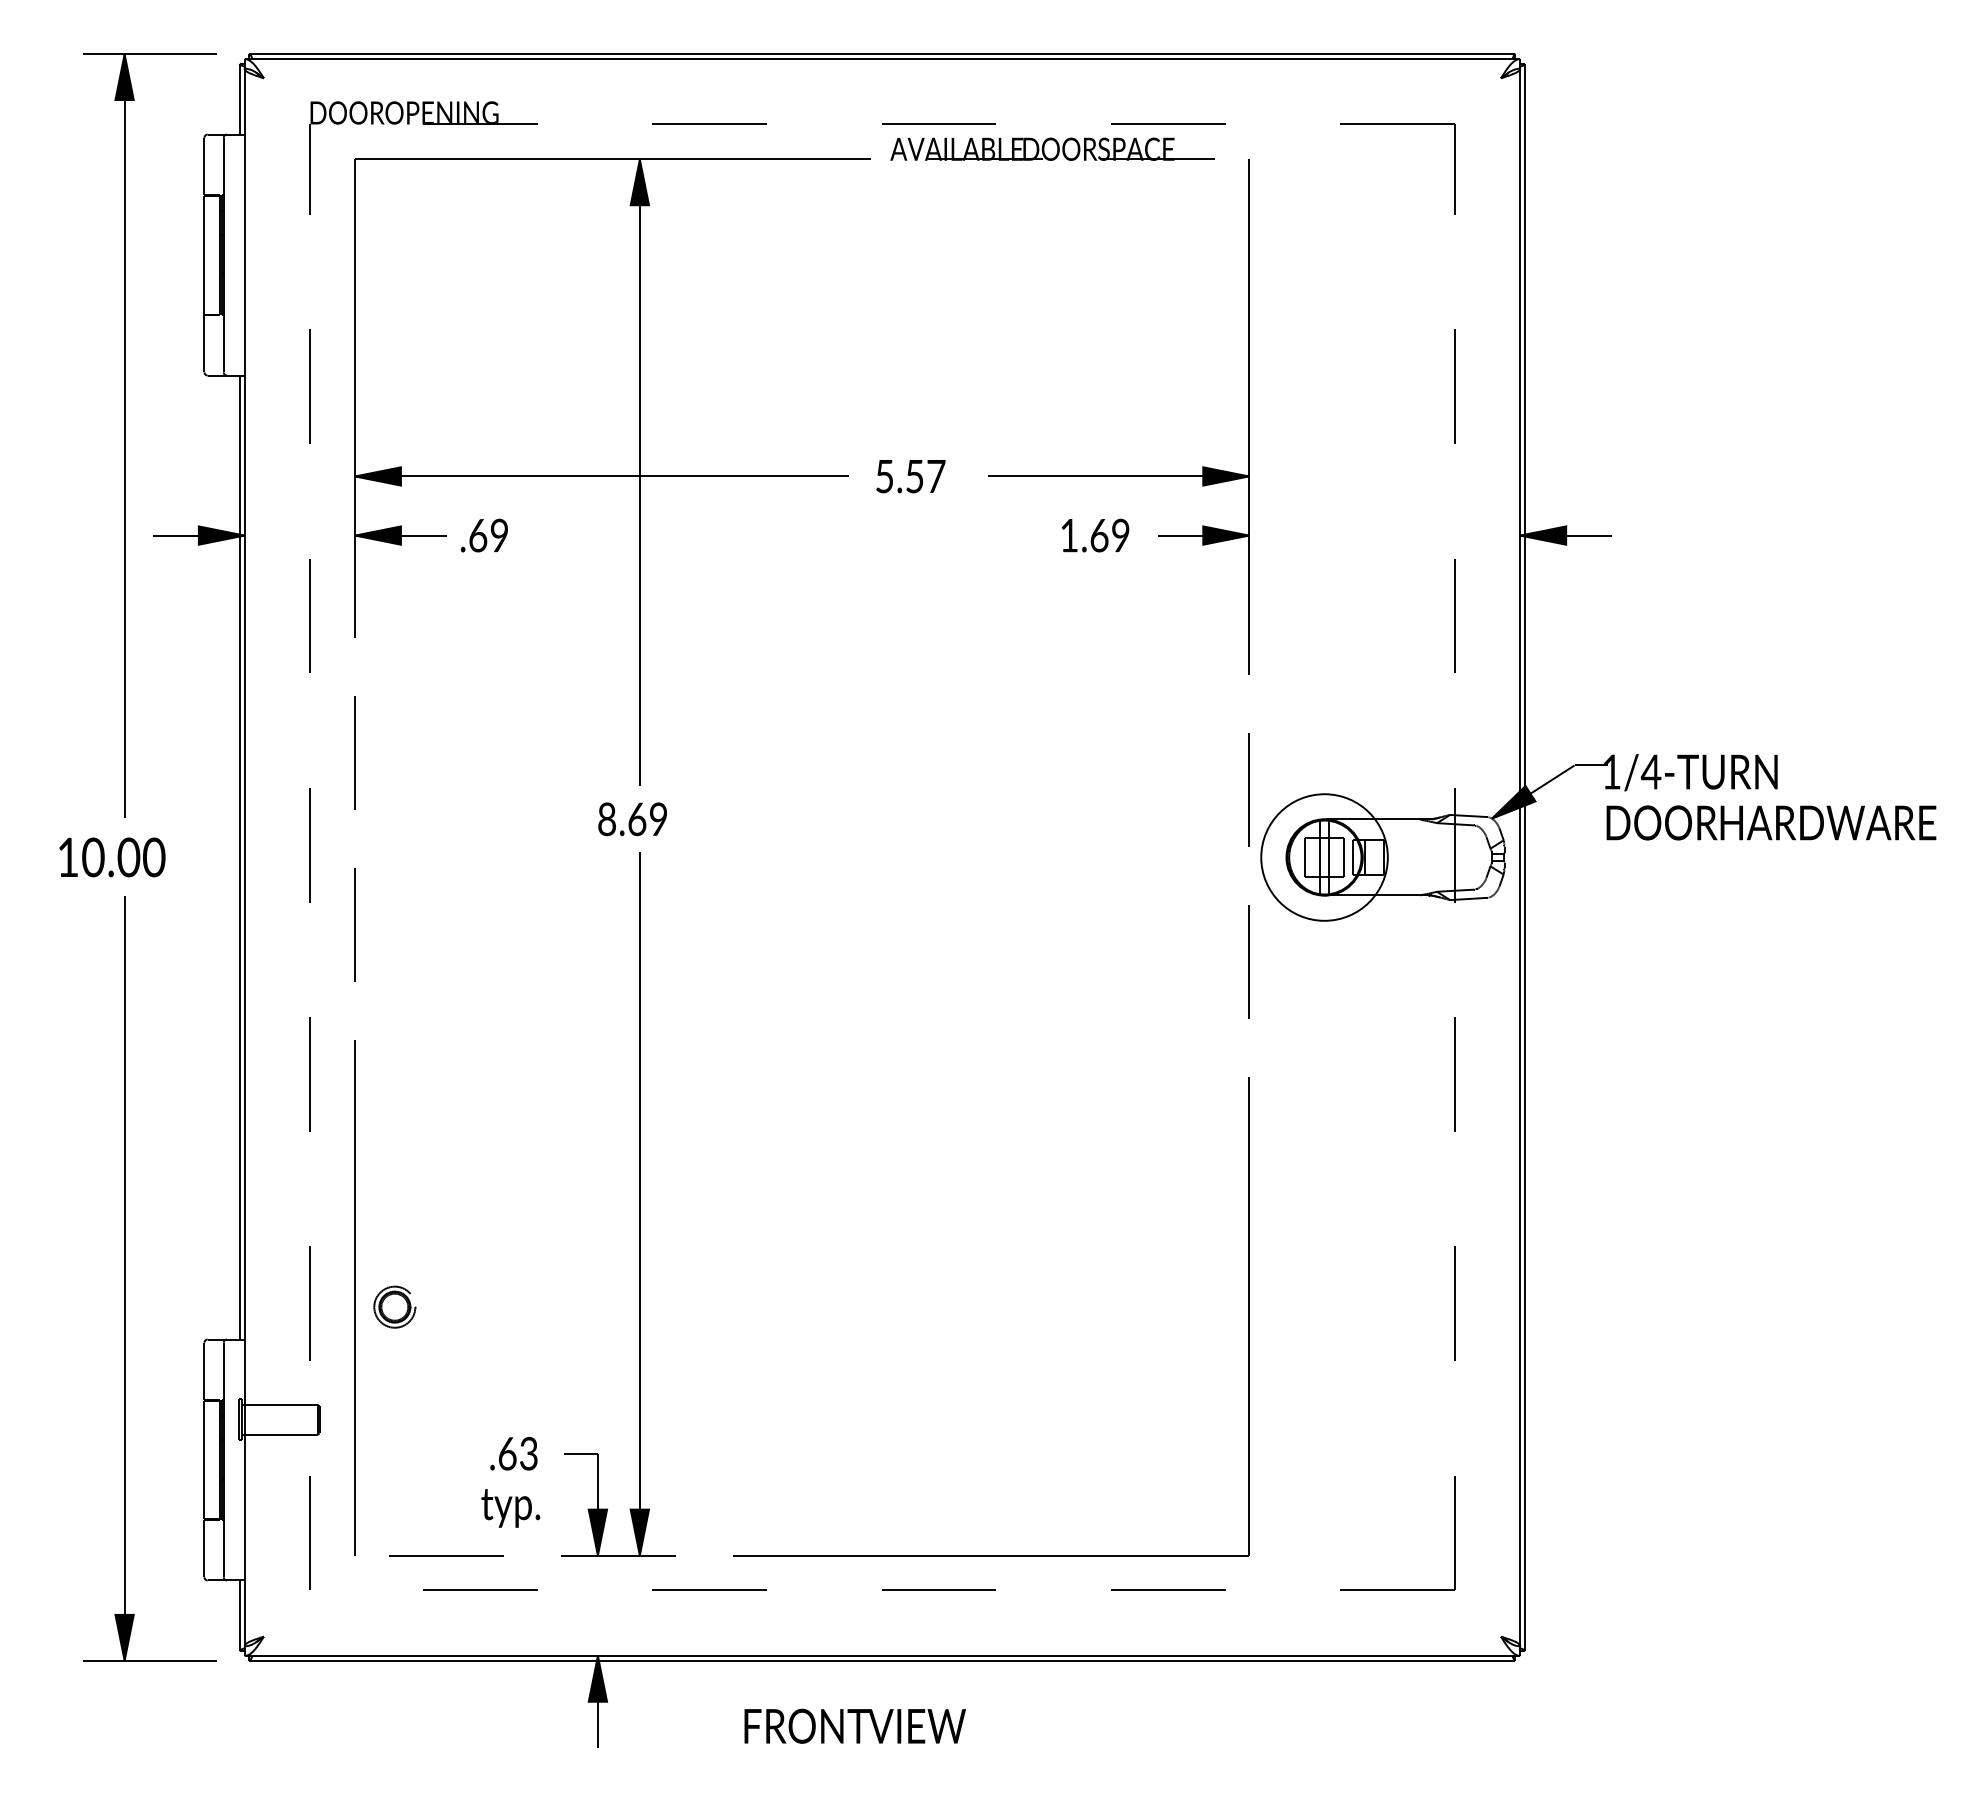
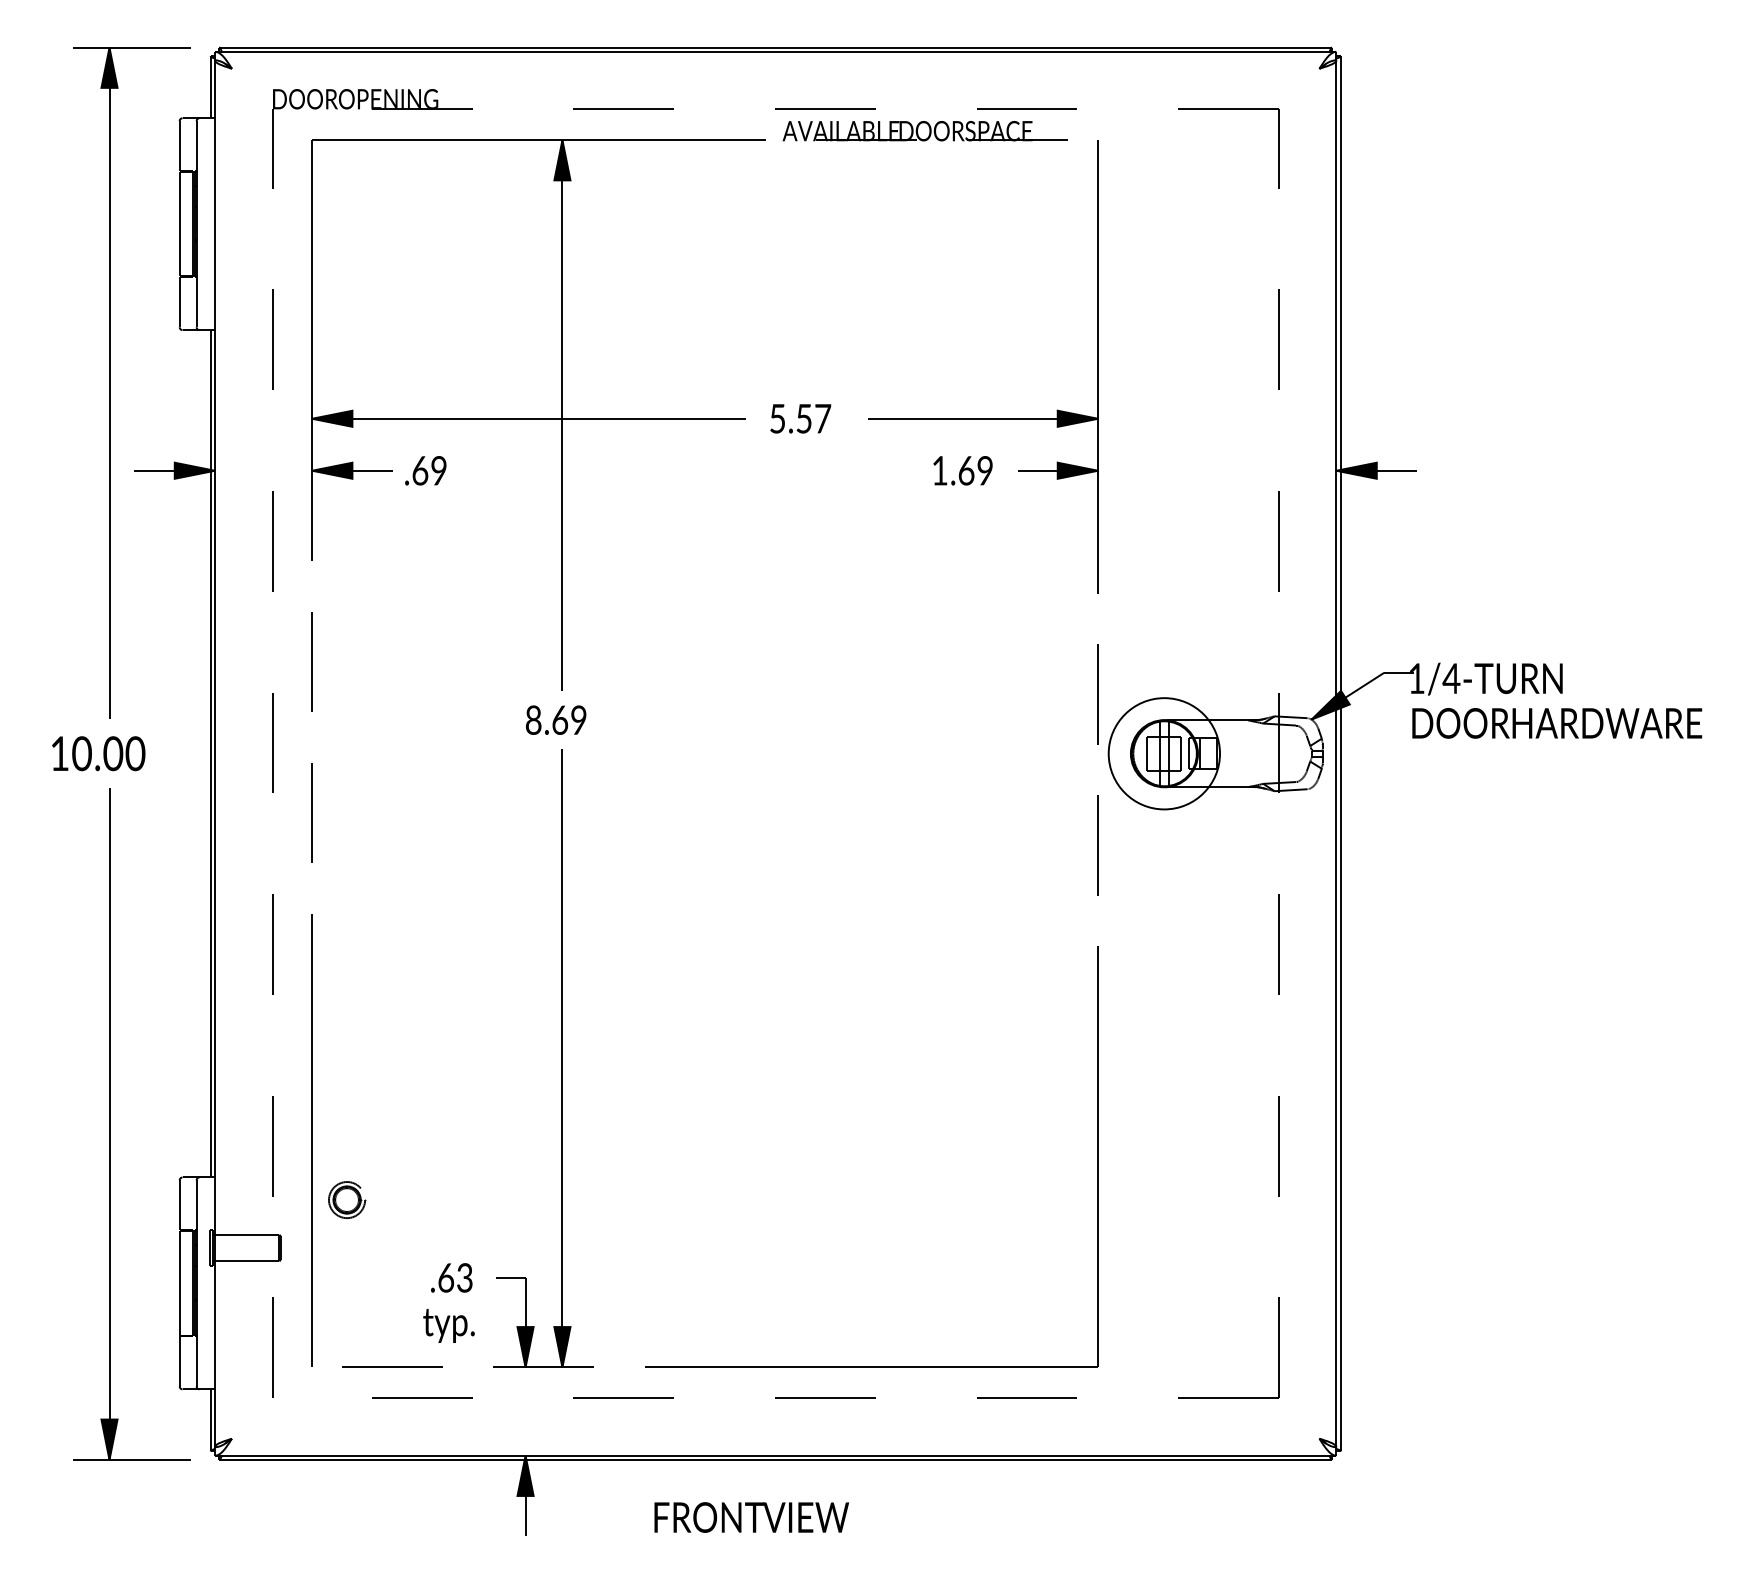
part: (394, 1306) -> (346, 1199), moved

